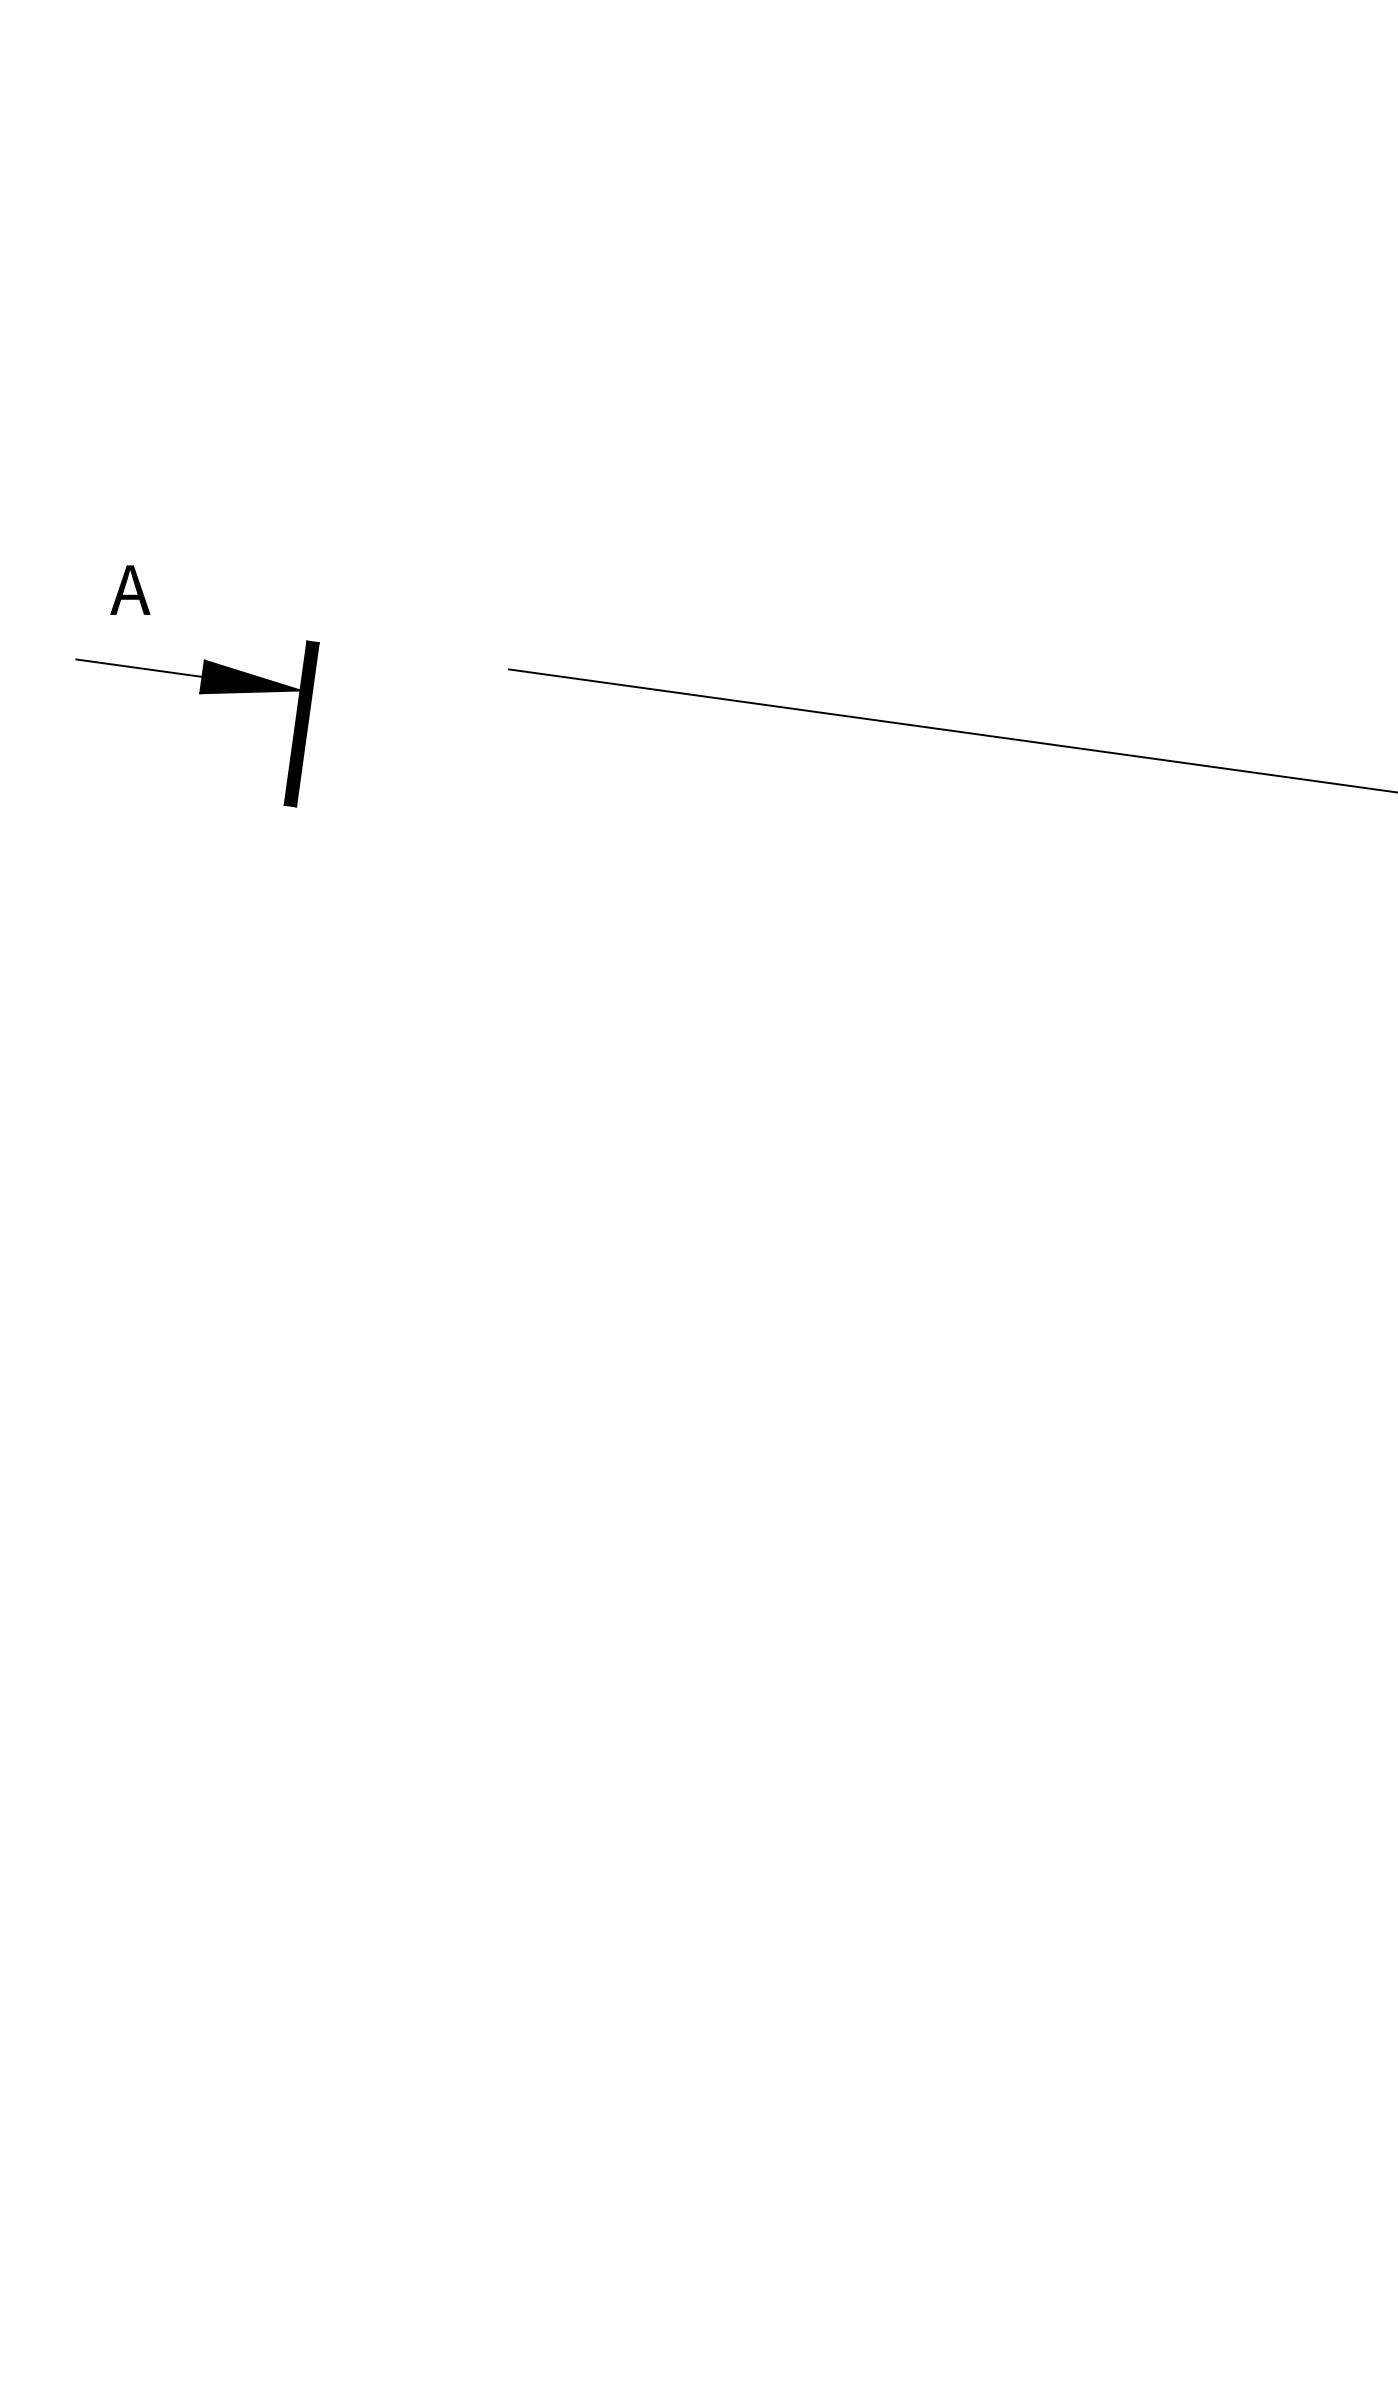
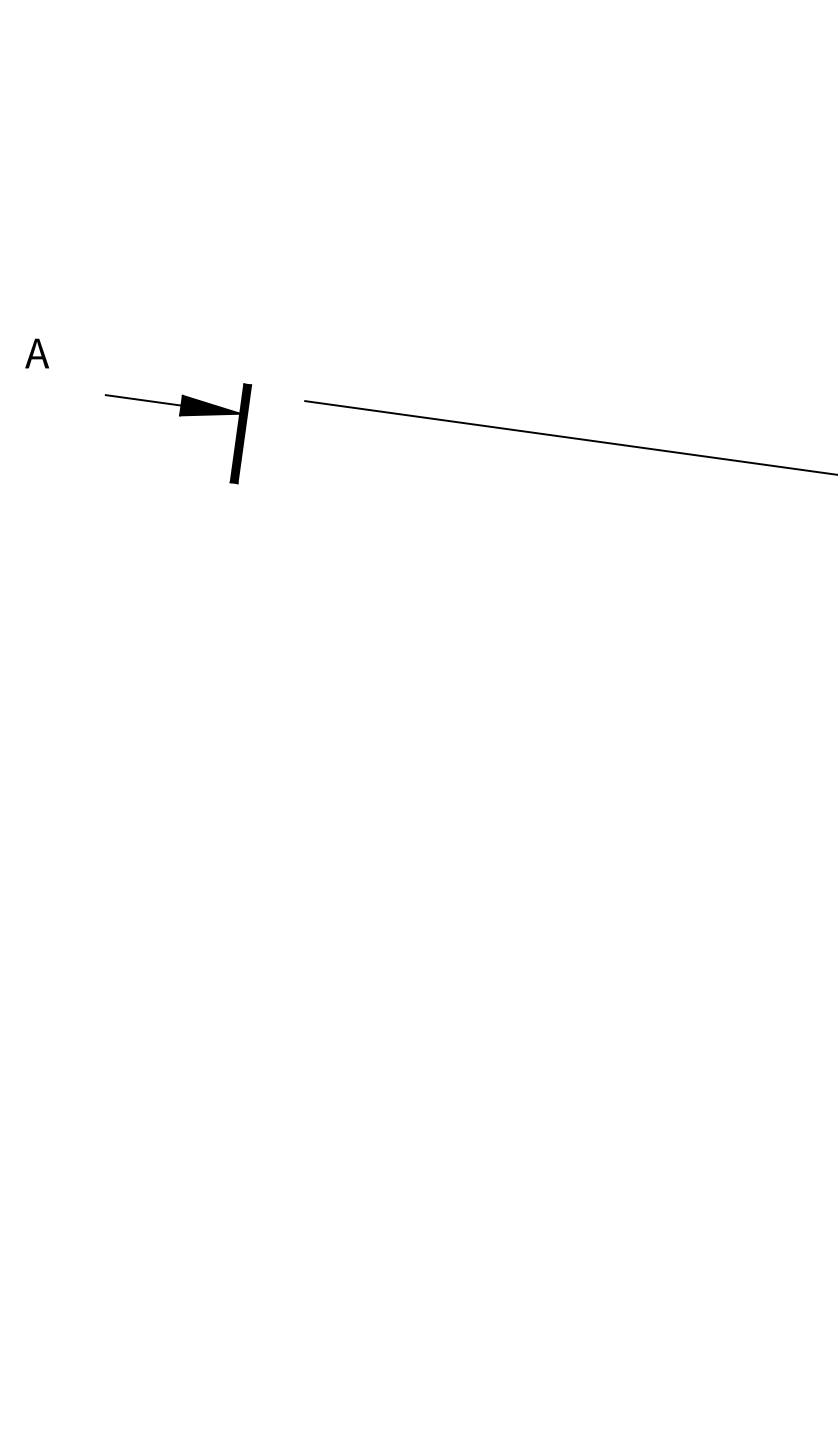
text: (129, 590) -> (36, 353), moved
part: (199, 695) -> (179, 416), moved

